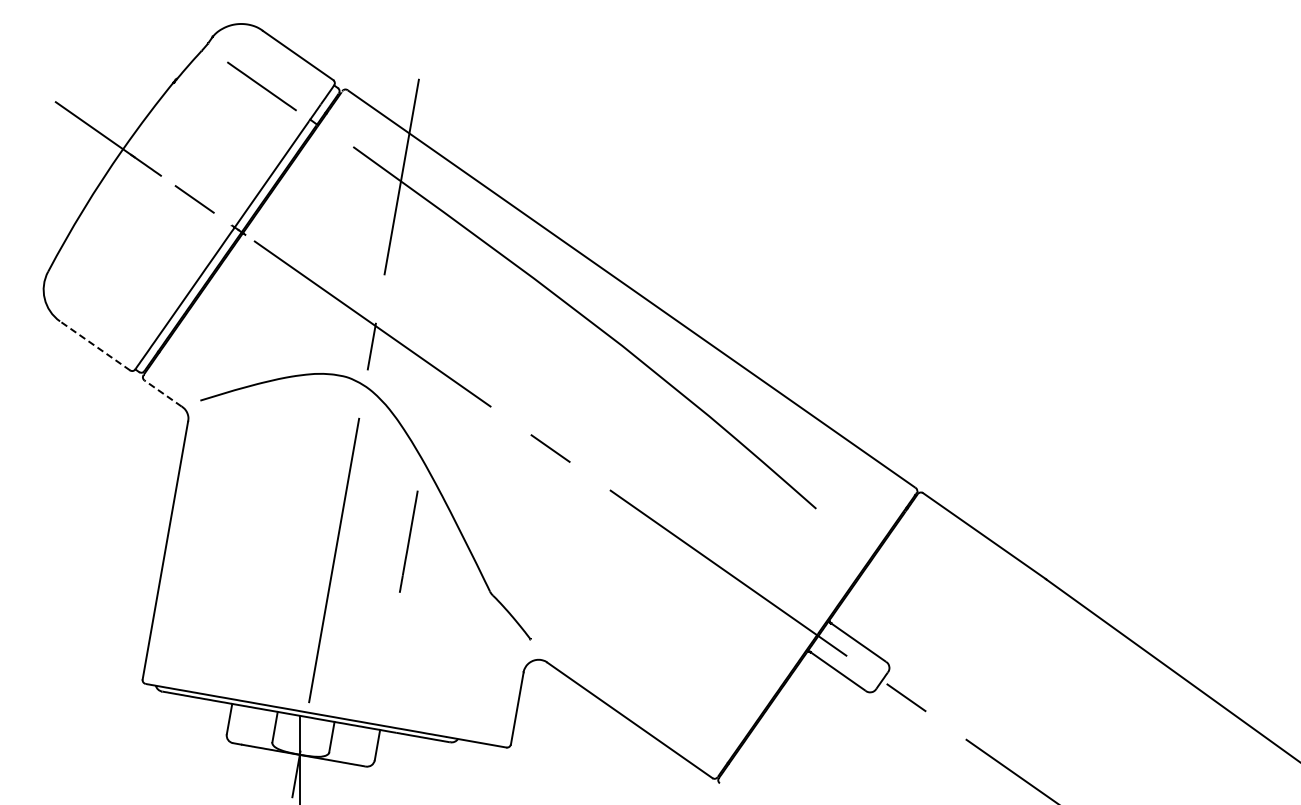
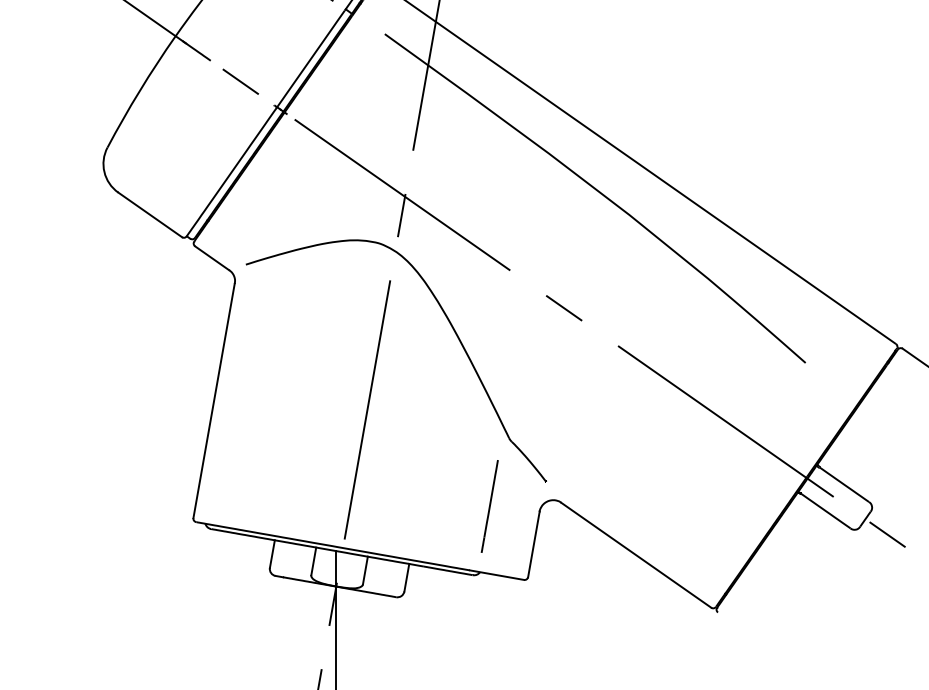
line: (94, 345) -> (149, 214), dashed -> solid
line: (163, 393) -> (212, 258), dashed -> solid
line: (408, 541) -> (489, 506), moved

